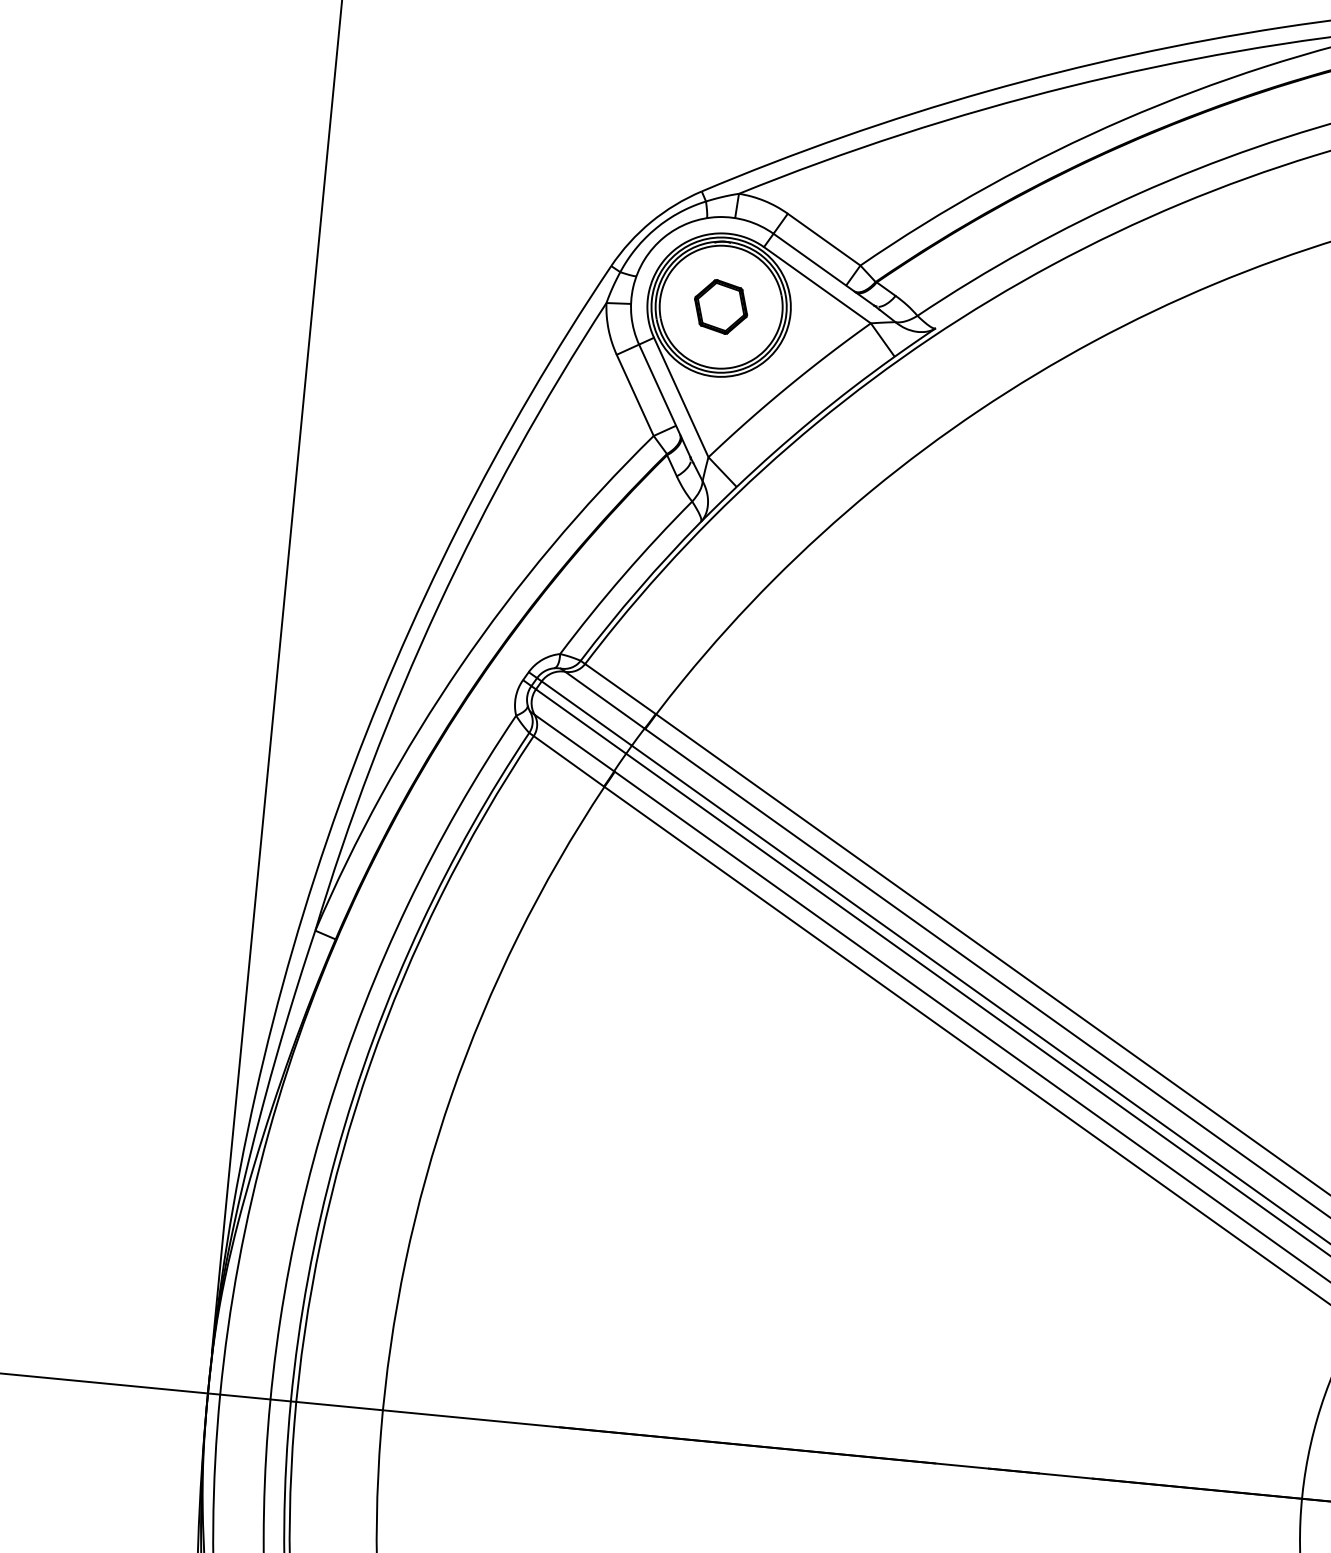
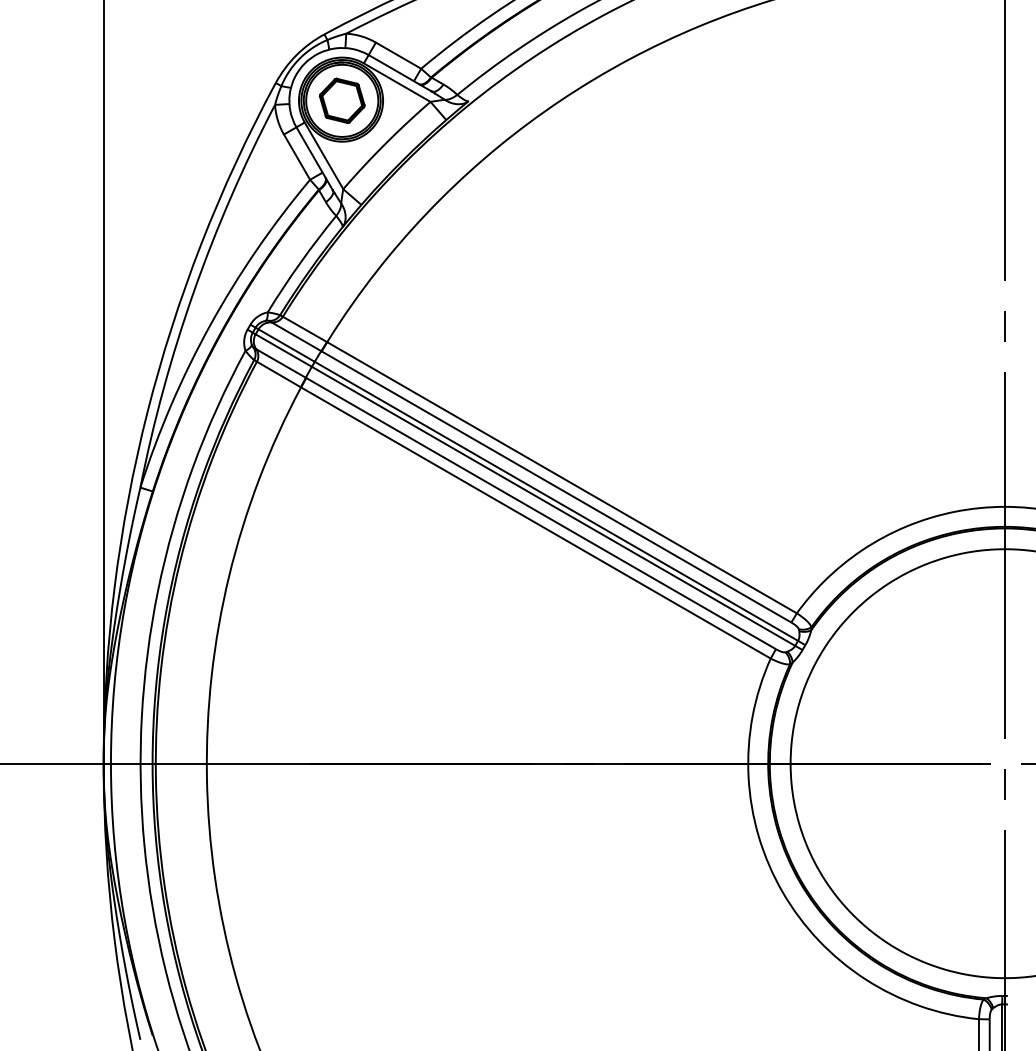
part: (719, 306) -> (341, 100), size x1.43

